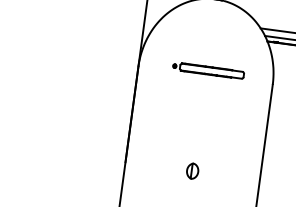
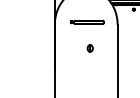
part: (191, 171) -> (89, 48), moved

